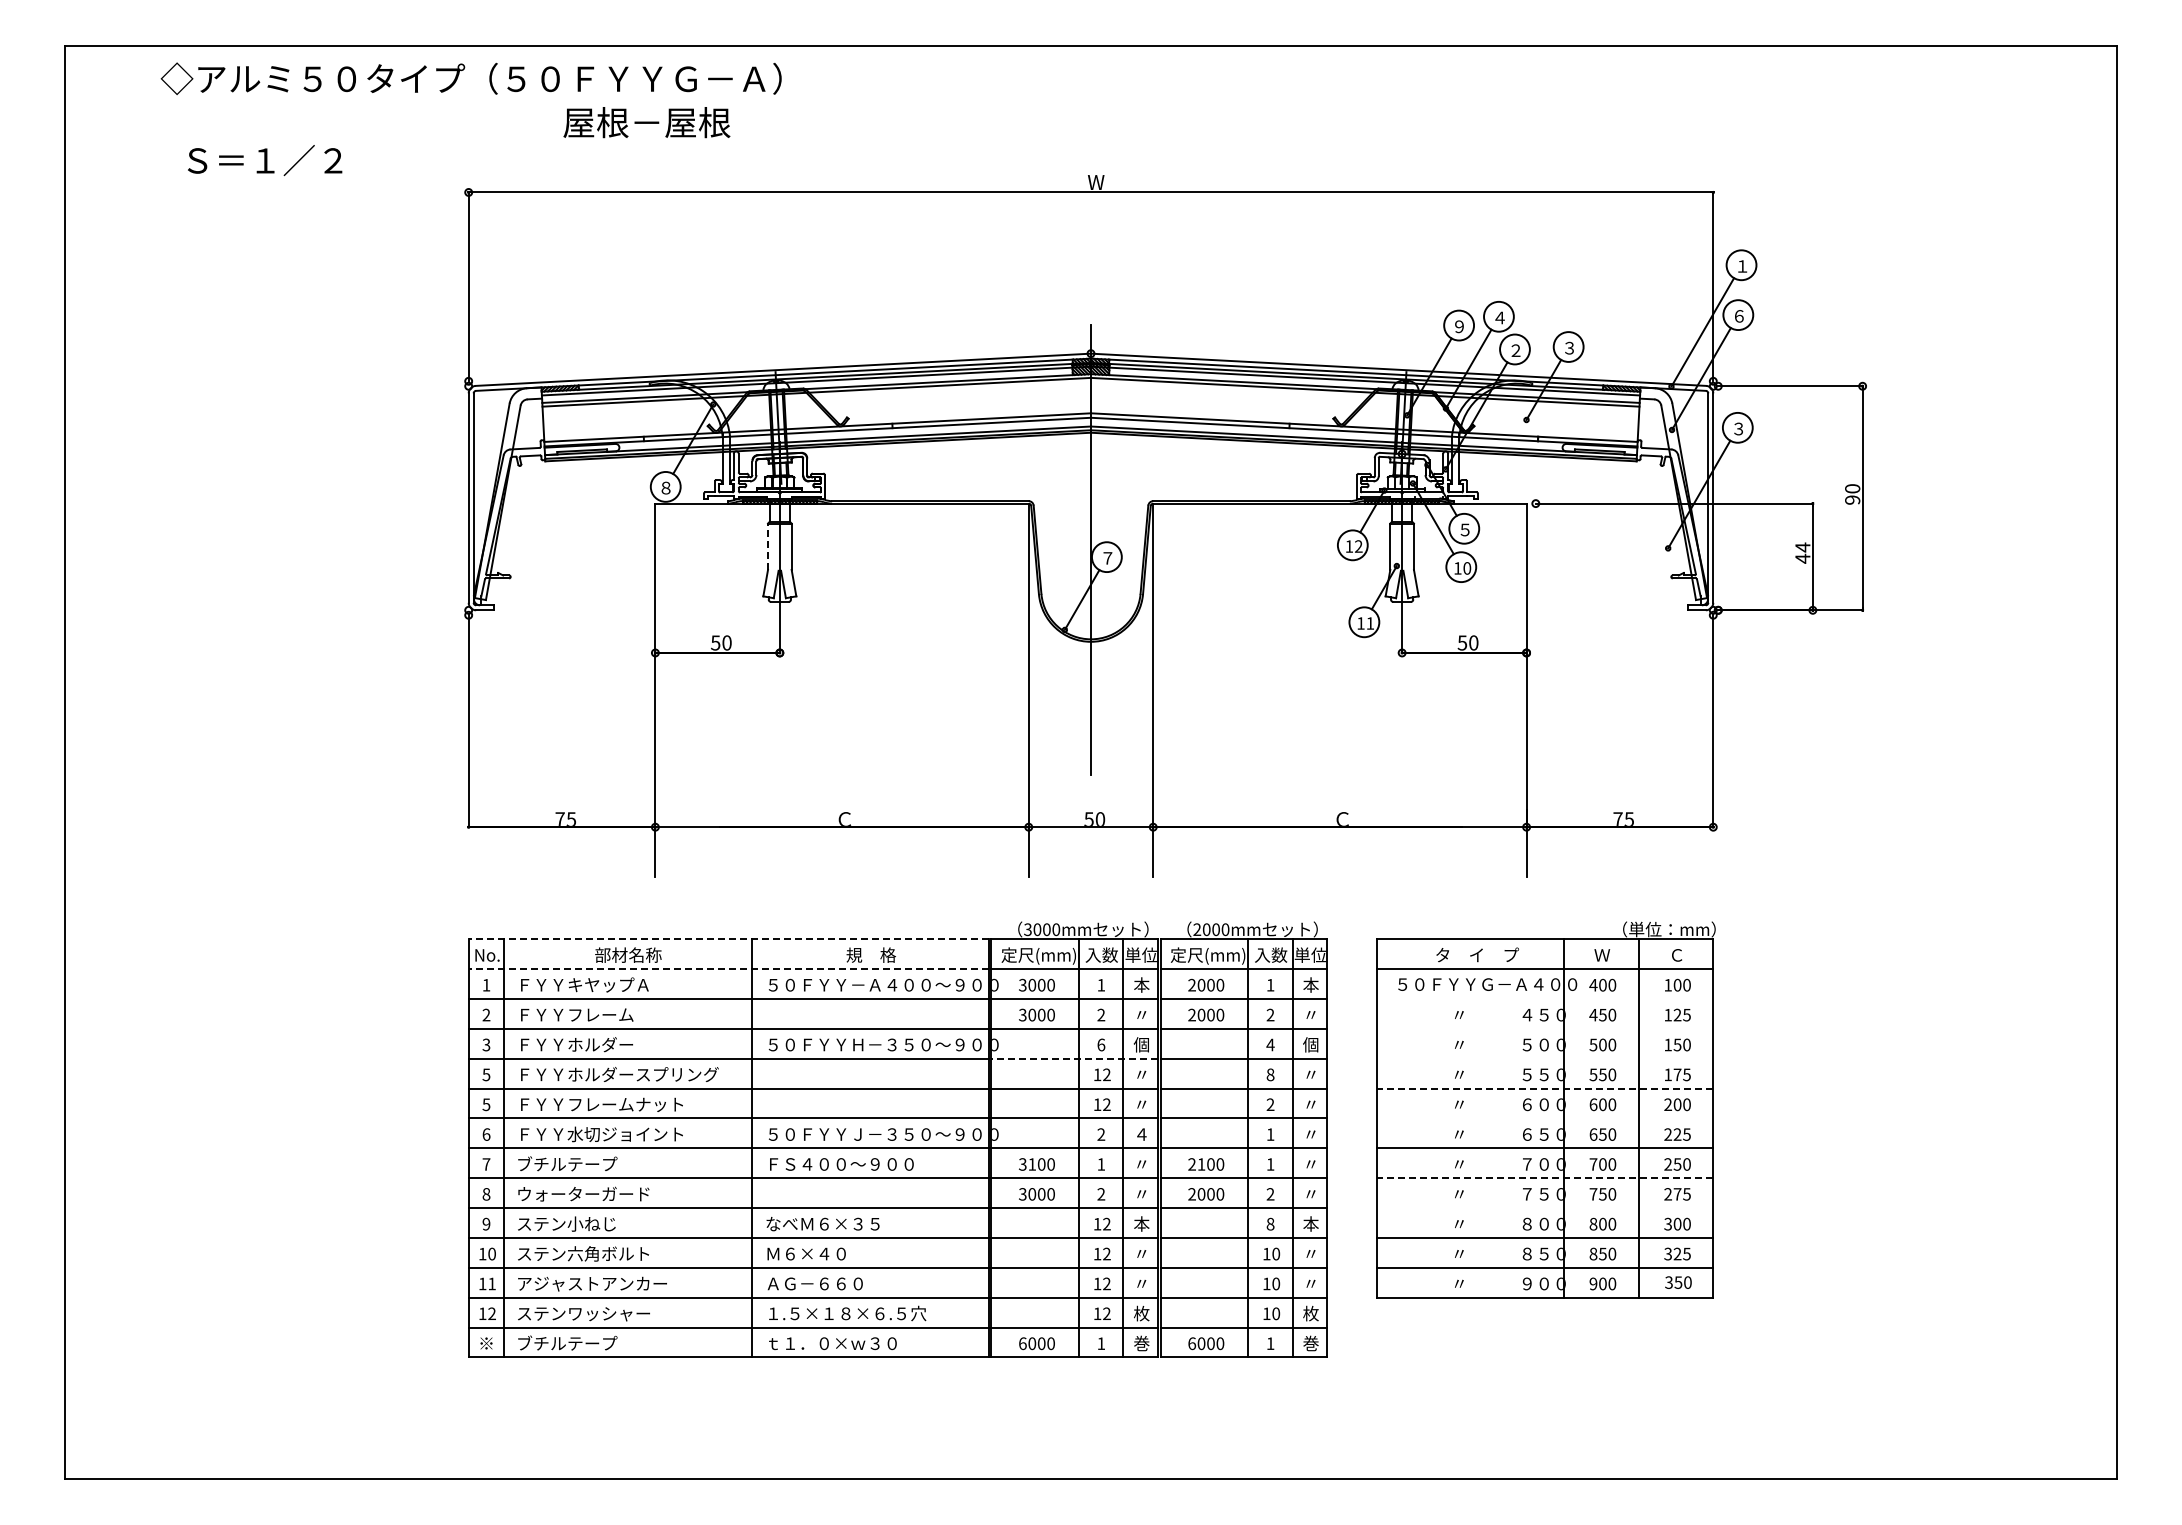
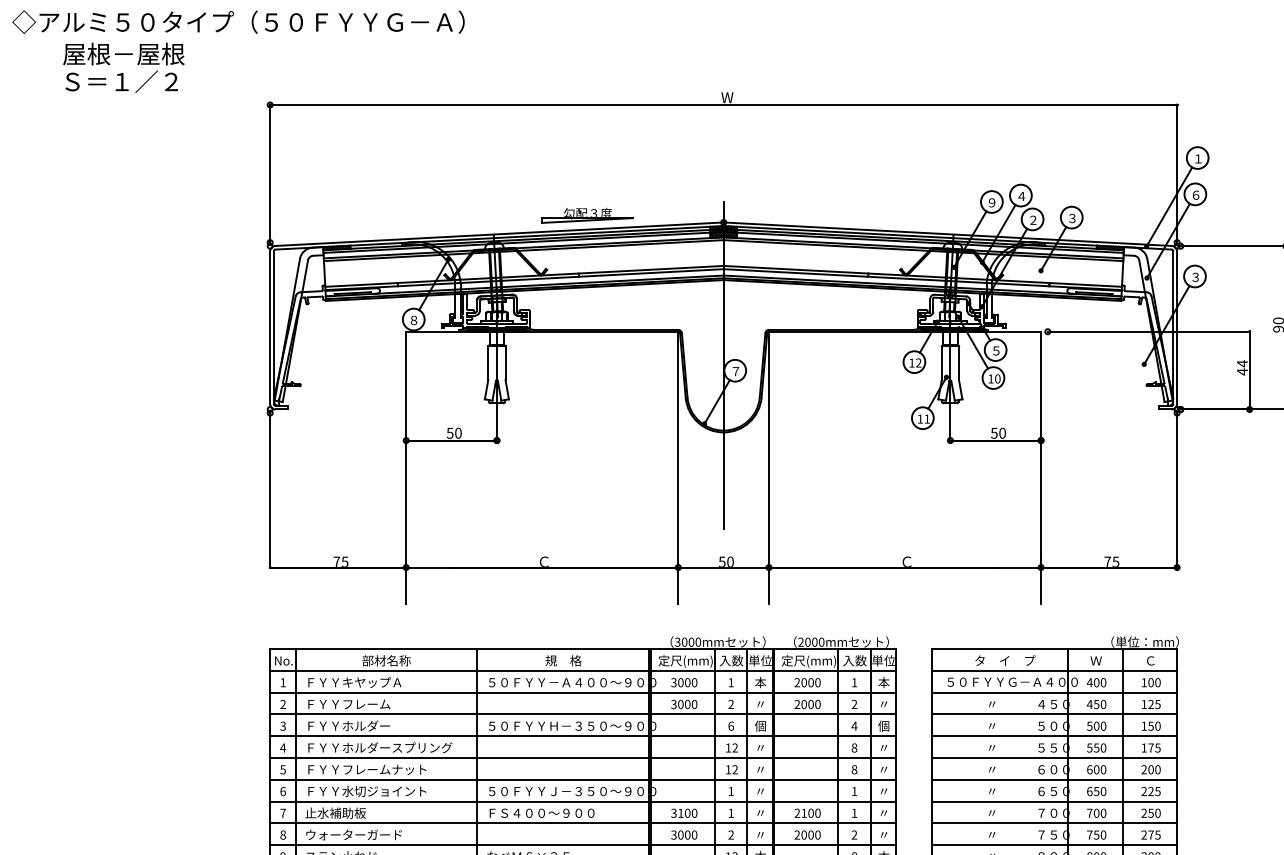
text: (470, 78) -> (237, 21), moved
text: (646, 122) -> (123, 54), moved
part: (904, 344) -> (587, 215), added
line: (768, 546) -> (488, 362), dashed -> solid
line: (728, 939) -> (459, 649), dashed -> solid
line: (728, 969) -> (459, 671), dashed -> solid
line: (1545, 998) -> (1054, 692), added
line: (1545, 1028) -> (1054, 714), added
line: (1074, 1058) -> (711, 736), dashed -> solid
line: (1545, 1058) -> (1054, 736), added
text: (486, 1074) -> (283, 747), 5 -> 4
line: (1544, 1088) -> (1054, 757), dashed -> solid
text: (1270, 1104) -> (854, 769), 2 -> 8
line: (1545, 1118) -> (1054, 779), added
text: (1101, 1134) -> (731, 791), 2 -> 1
text: (1141, 1134) -> (760, 791), ４ -> 〃
text: (566, 1163) -> (341, 812), ブチルテープ -> 止水補助板
line: (1544, 1178) -> (1054, 823), dashed -> solid
line: (1545, 1208) -> (1054, 845), added

